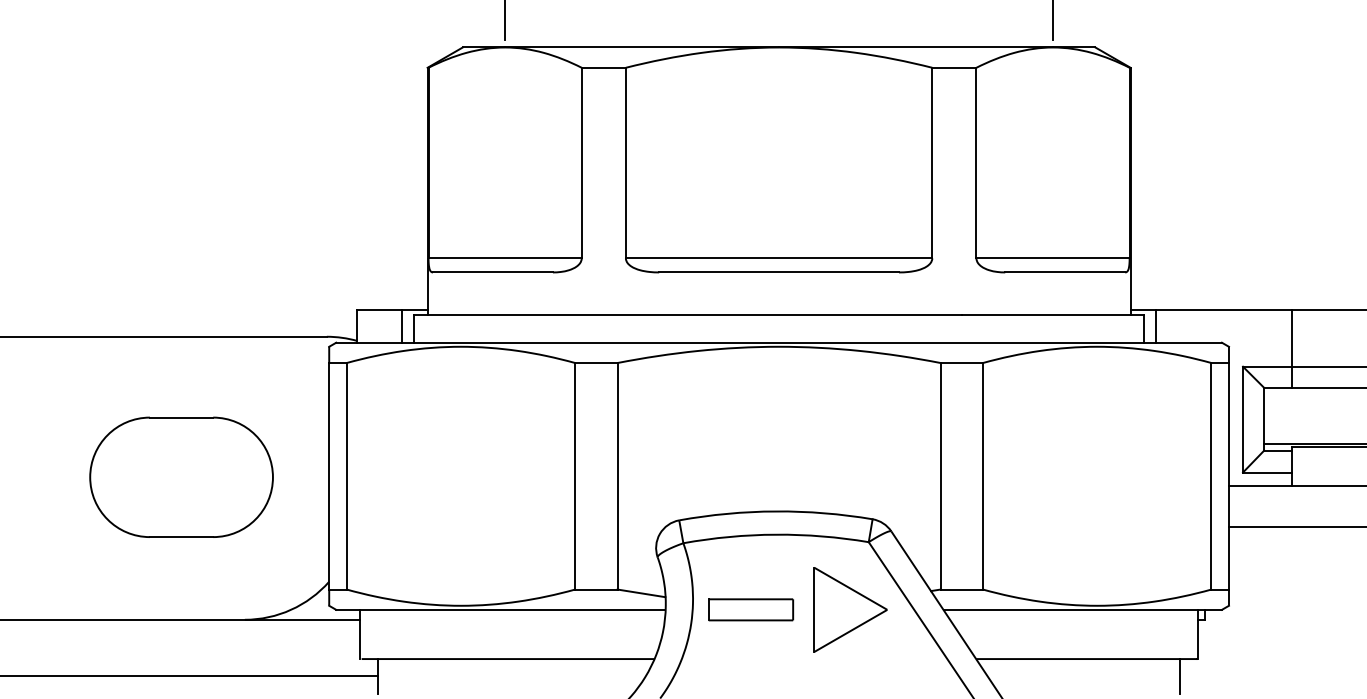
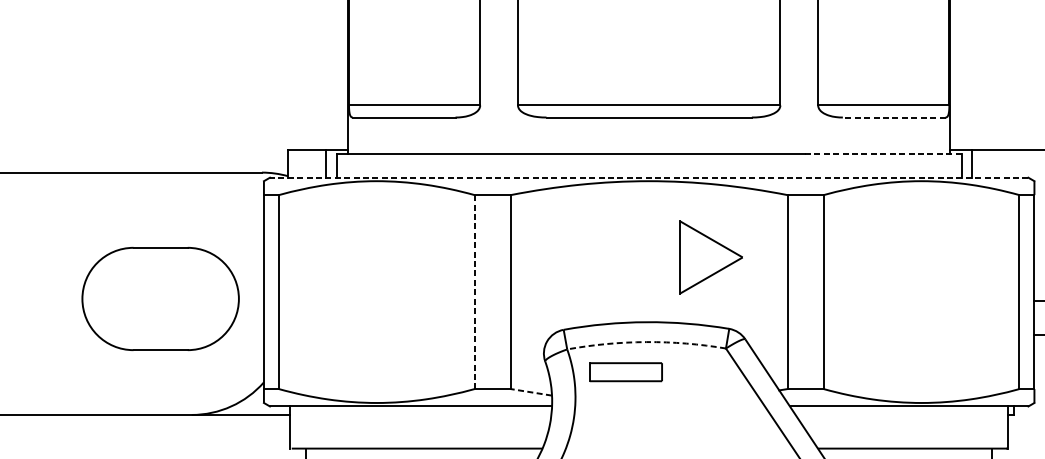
line: (1065, 272) -> (894, 117), solid -> dashed
line: (1052, 314) -> (883, 153), solid -> dashed
line: (779, 342) -> (649, 177), solid -> dashed
part: (181, 476) -> (160, 298), moved
line: (575, 476) -> (474, 292), solid -> dashed
arc: (776, 534) -> (646, 341), solid -> dashed
line: (641, 593) -> (531, 392), solid -> dashed
part: (751, 609) -> (626, 371), moved
part: (850, 609) -> (711, 257), moved

